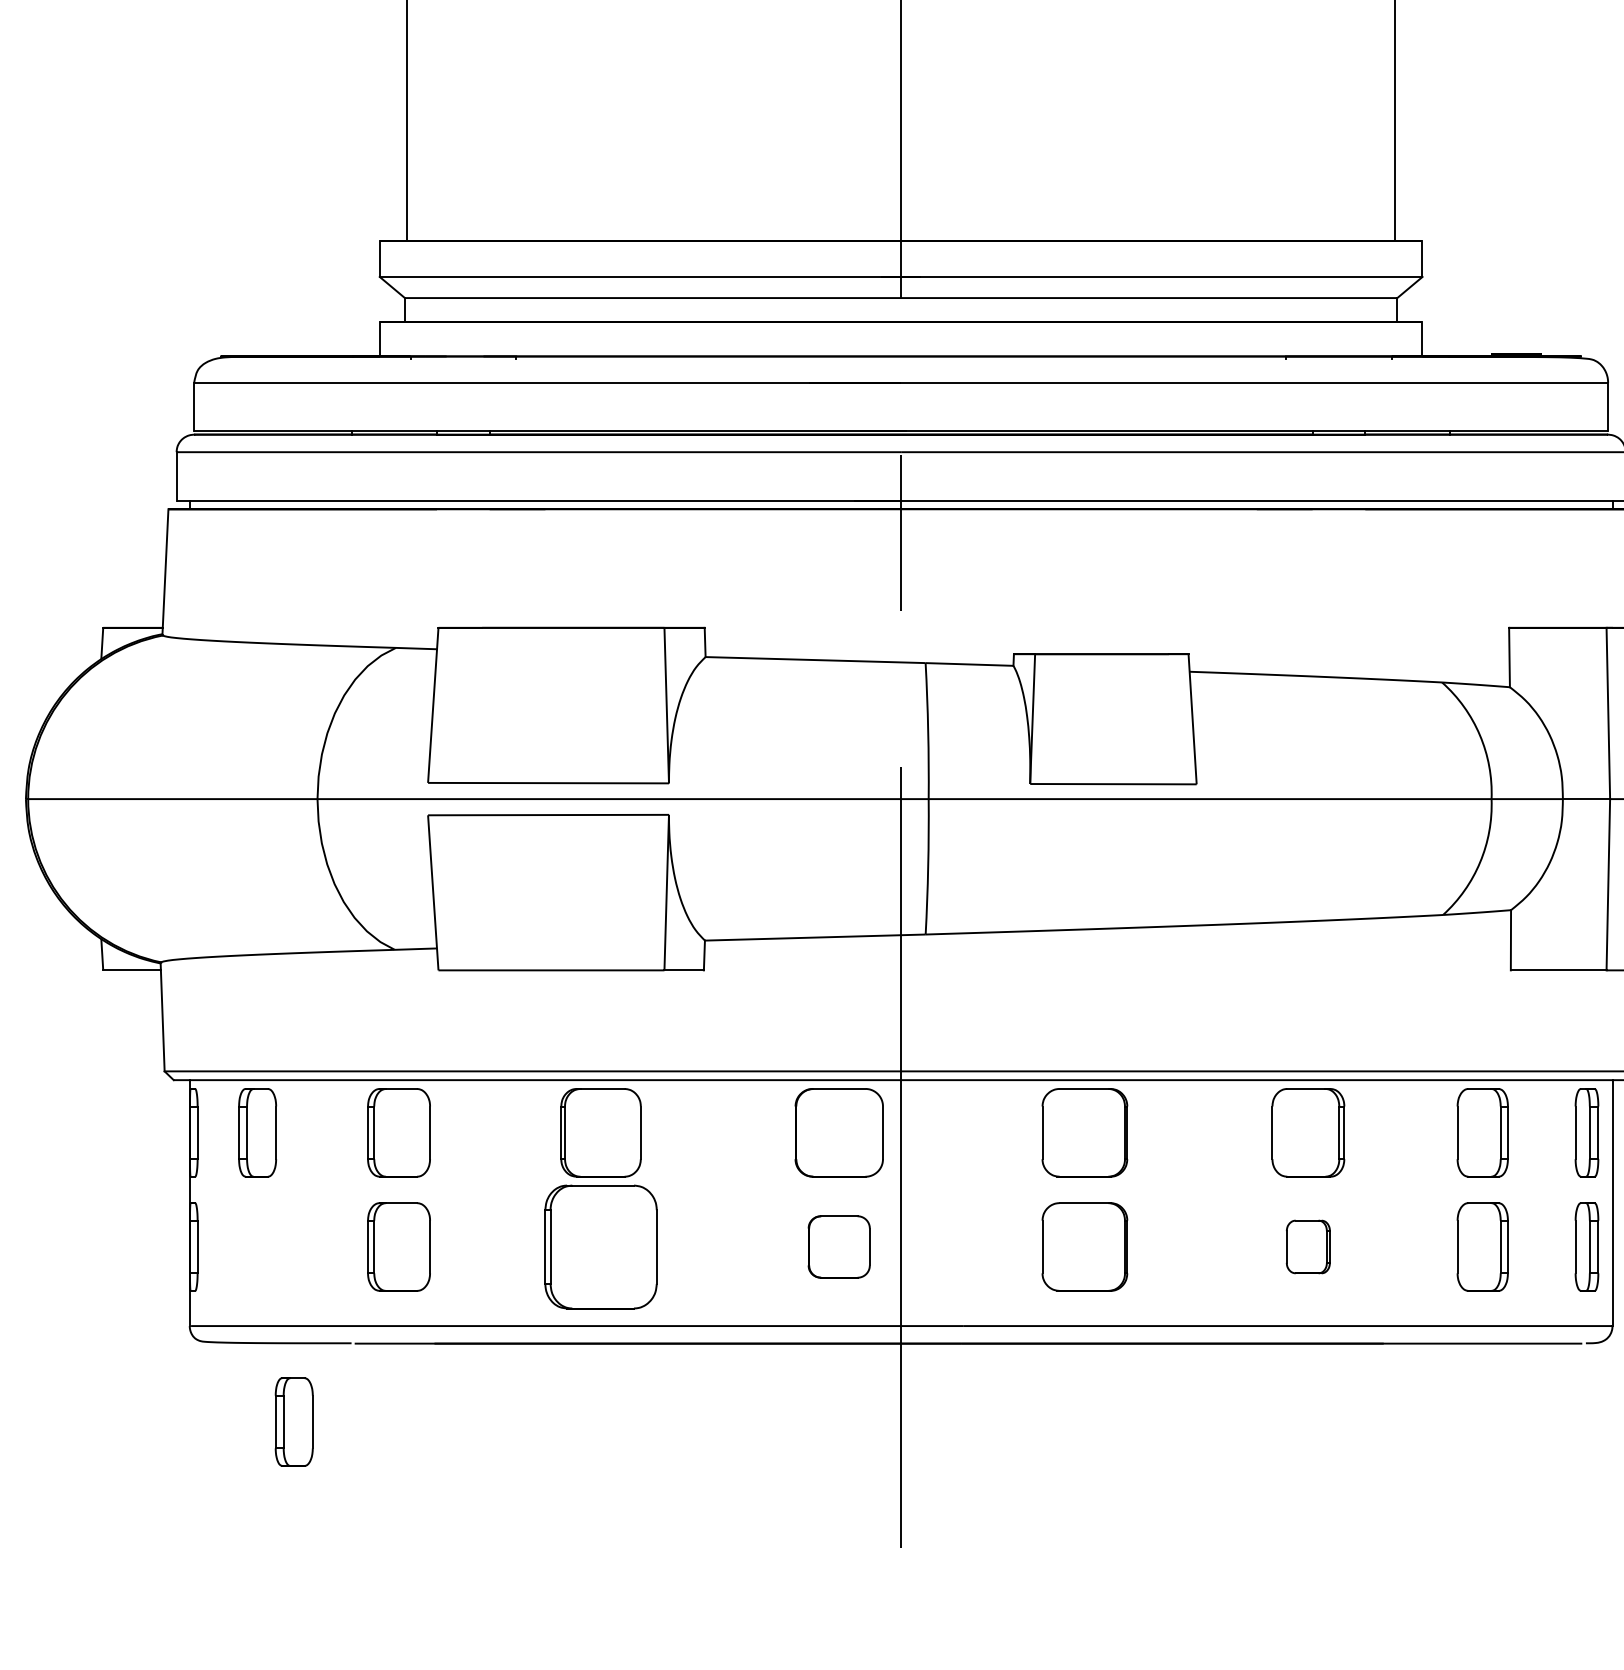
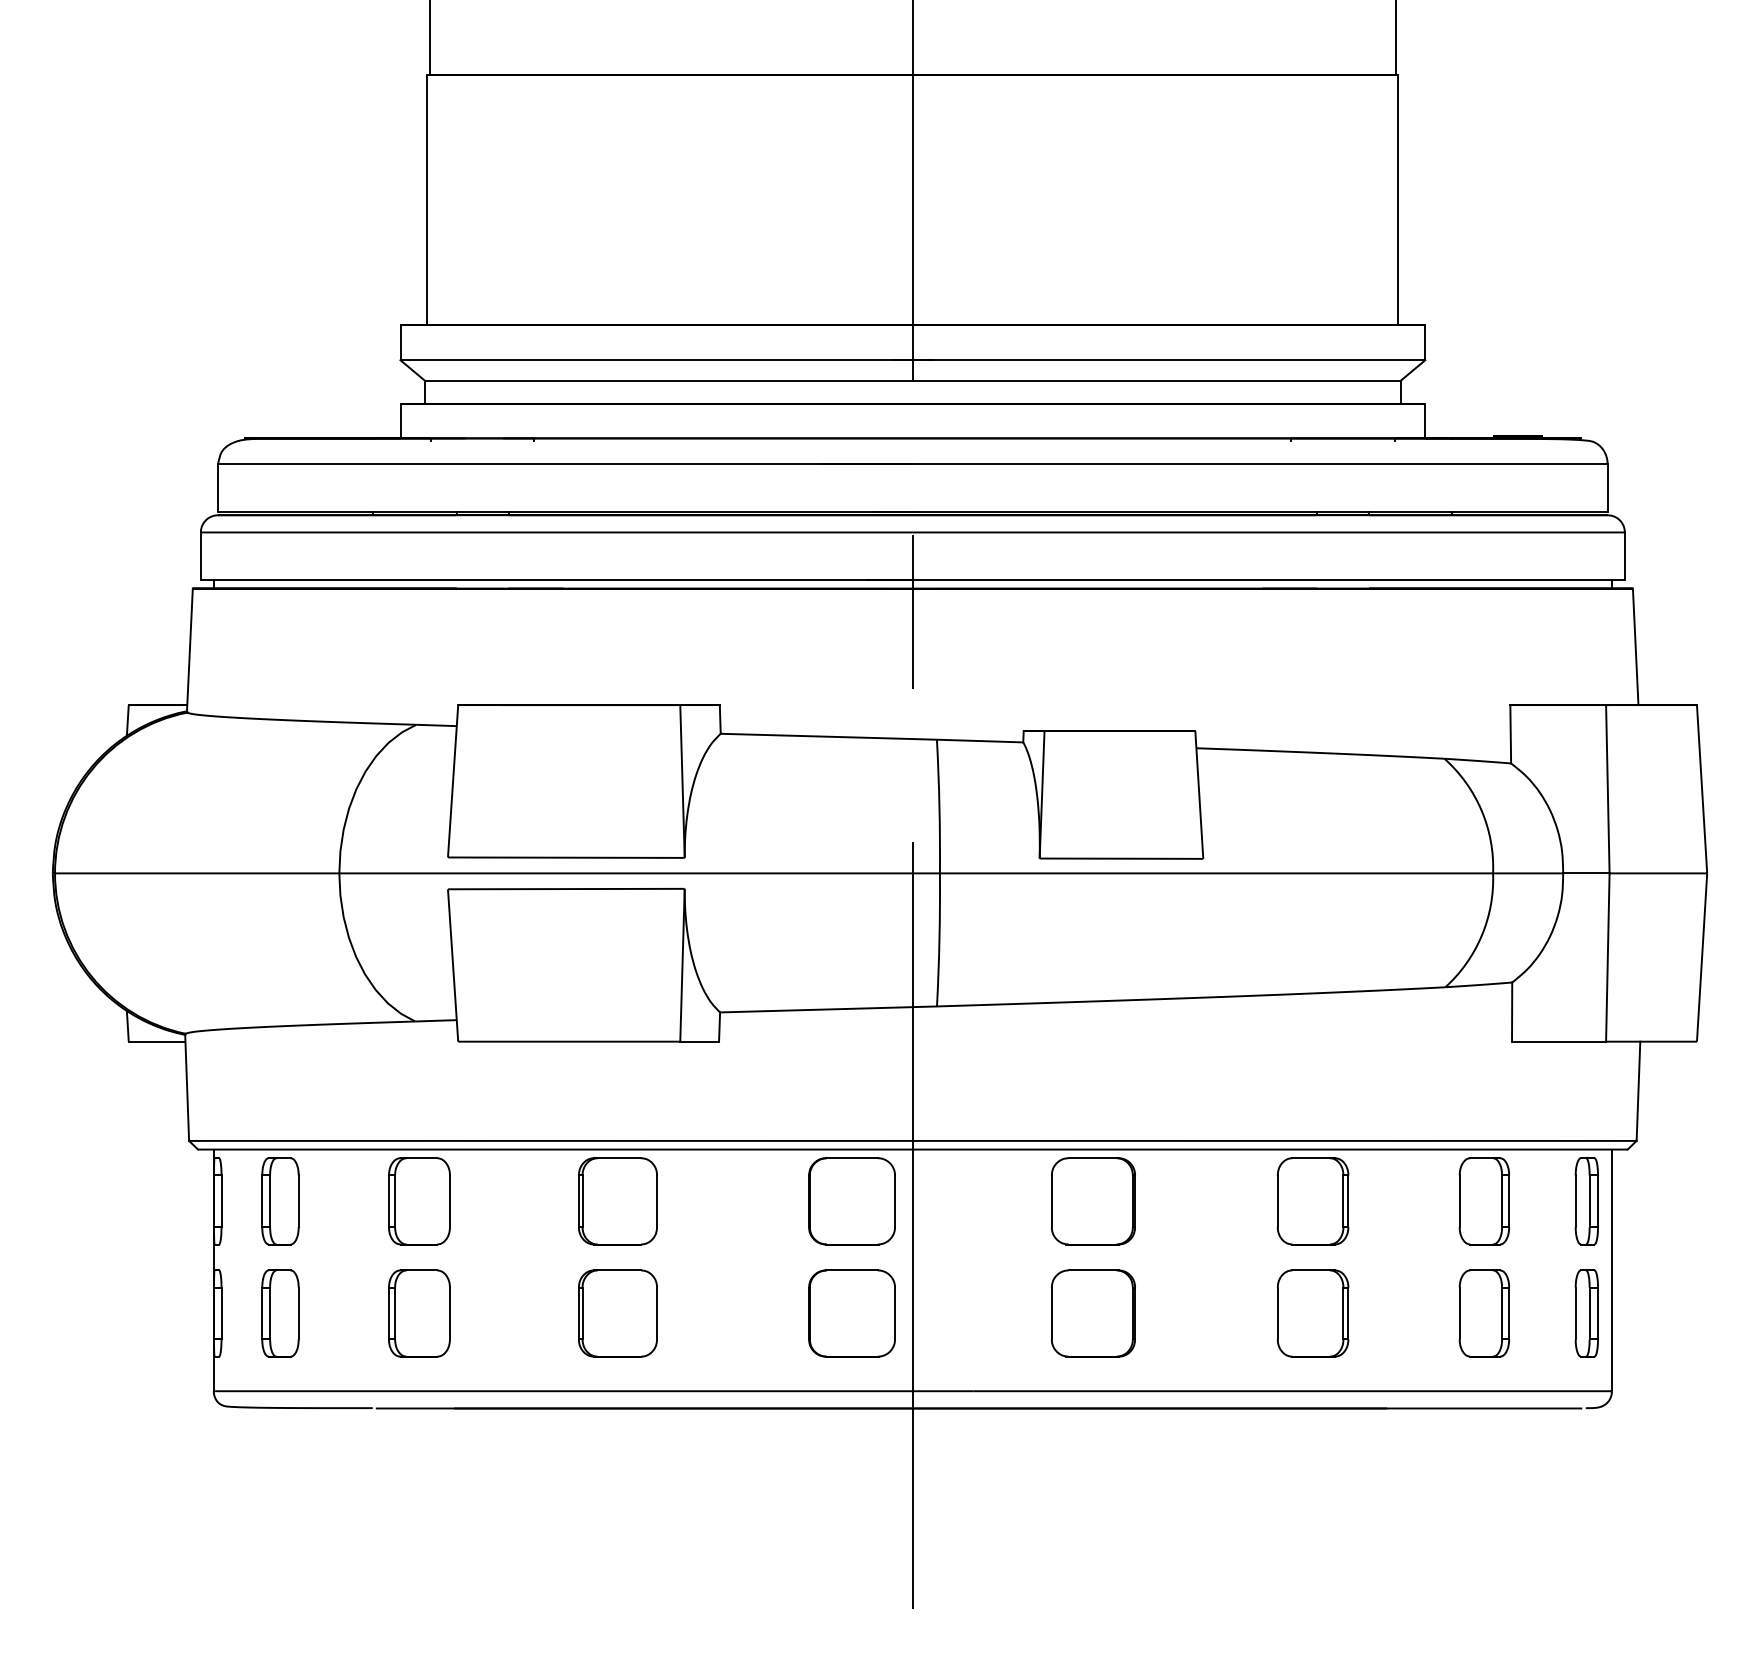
part: (600, 1246) -> (617, 1313), size x0.71
part: (838, 1246) -> (851, 1313), size x1.43
part: (1307, 1246) -> (1312, 1313), size x1.67
part: (294, 1422) -> (280, 1313), moved

